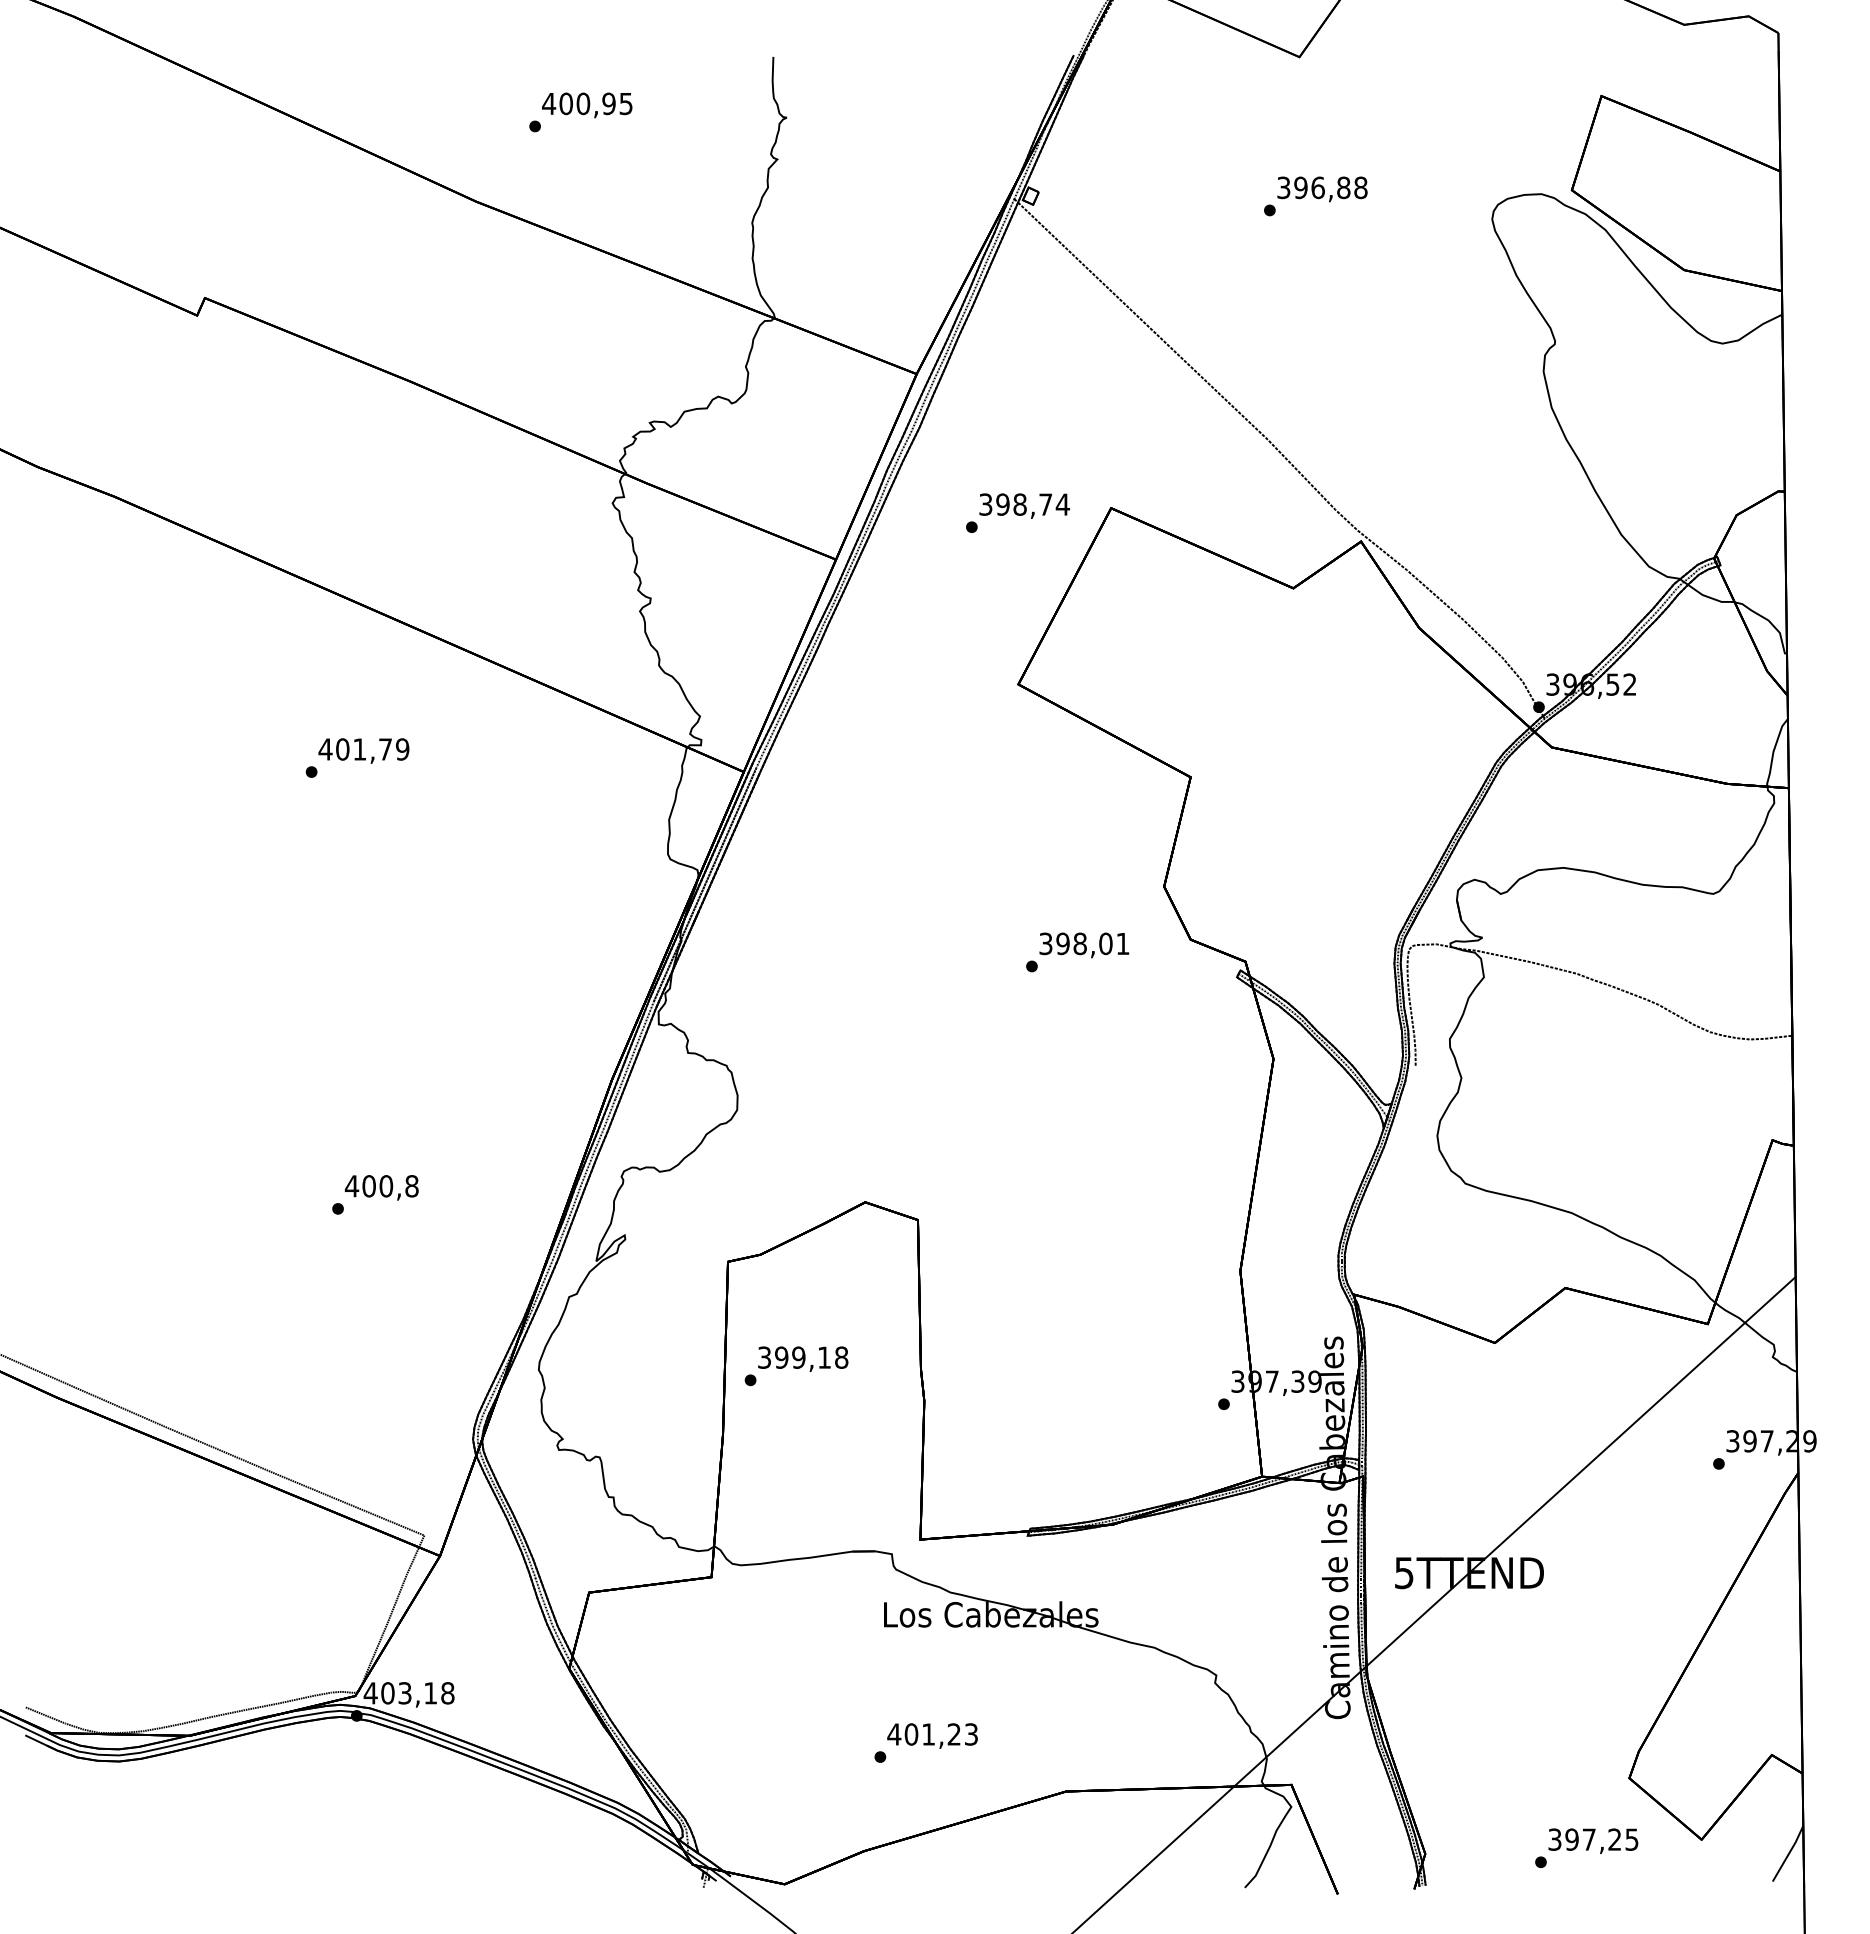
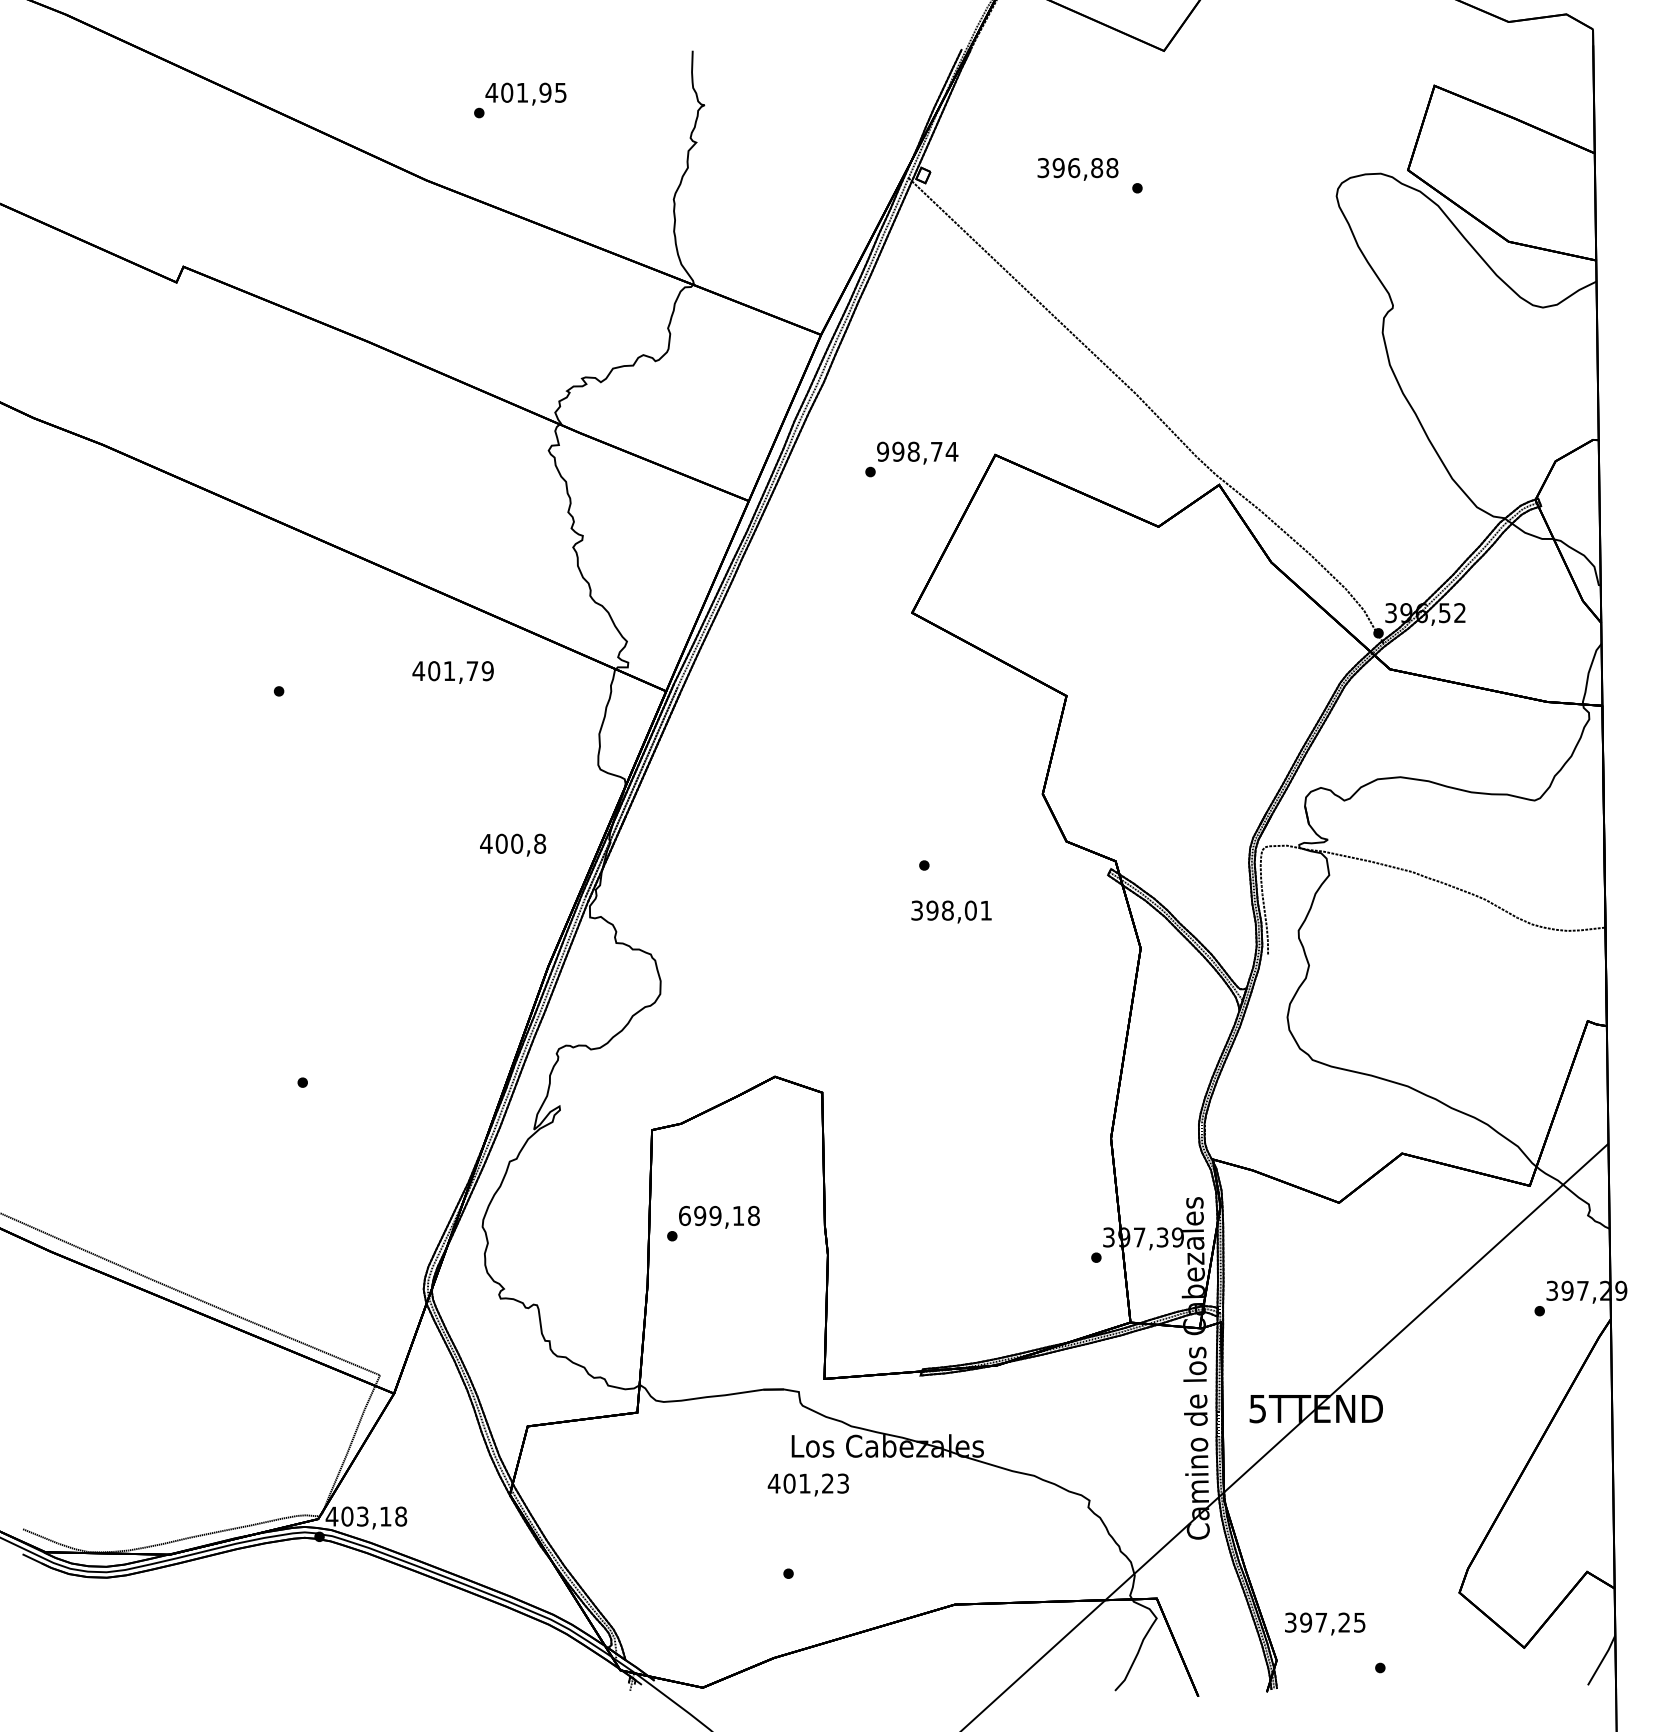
text: (583, 103) -> (522, 92), 400,95 -> 401,95
text: (1322, 189) -> (1078, 169), moved
text: (985, 504) -> (882, 451), 398,74 -> 998,74
text: (363, 750) -> (452, 672), moved
text: (1084, 945) -> (951, 912), moved
text: (381, 1187) -> (512, 844), moved
text: (764, 1357) -> (684, 1215), 399,18 -> 699,18
text: (932, 1735) -> (808, 1484), moved
text: (1593, 1840) -> (1325, 1623), moved

